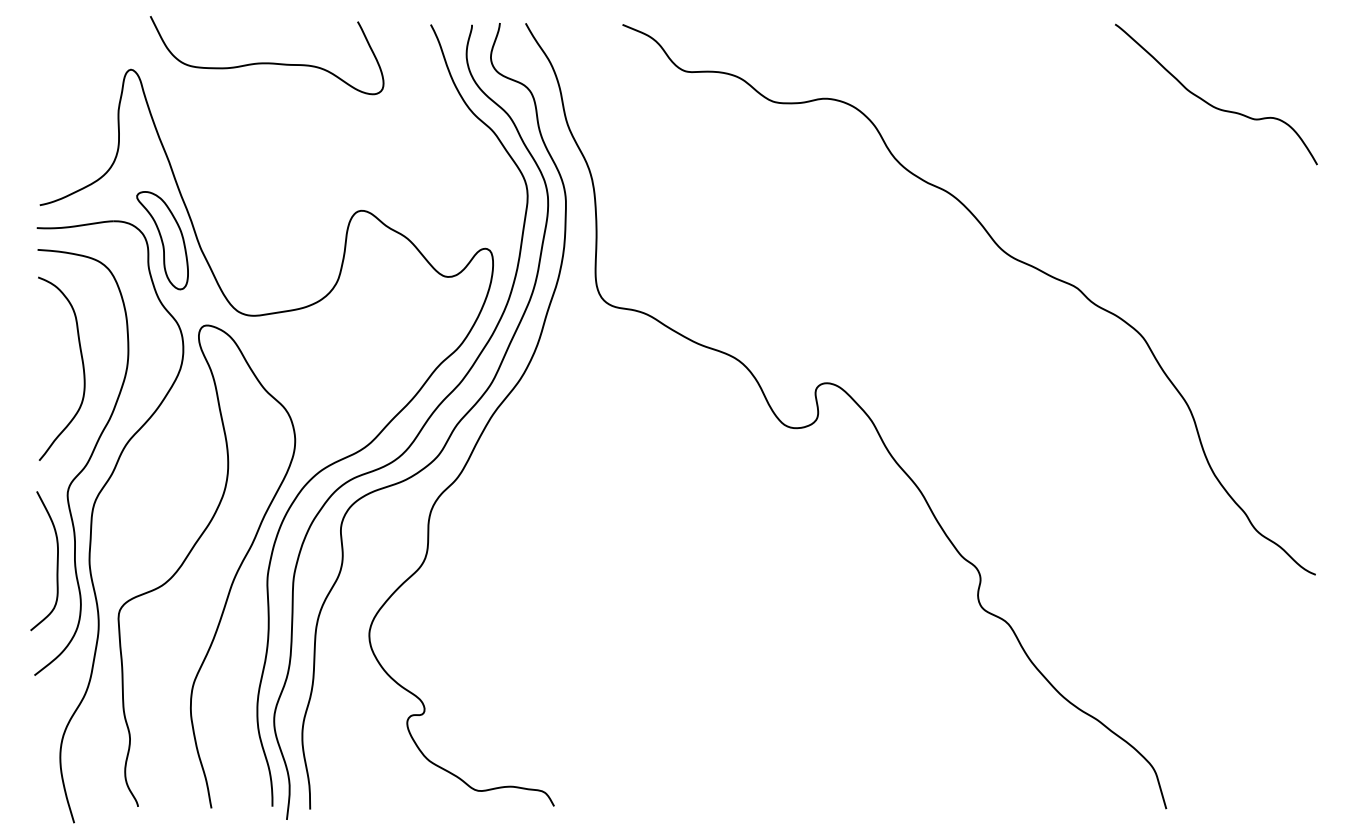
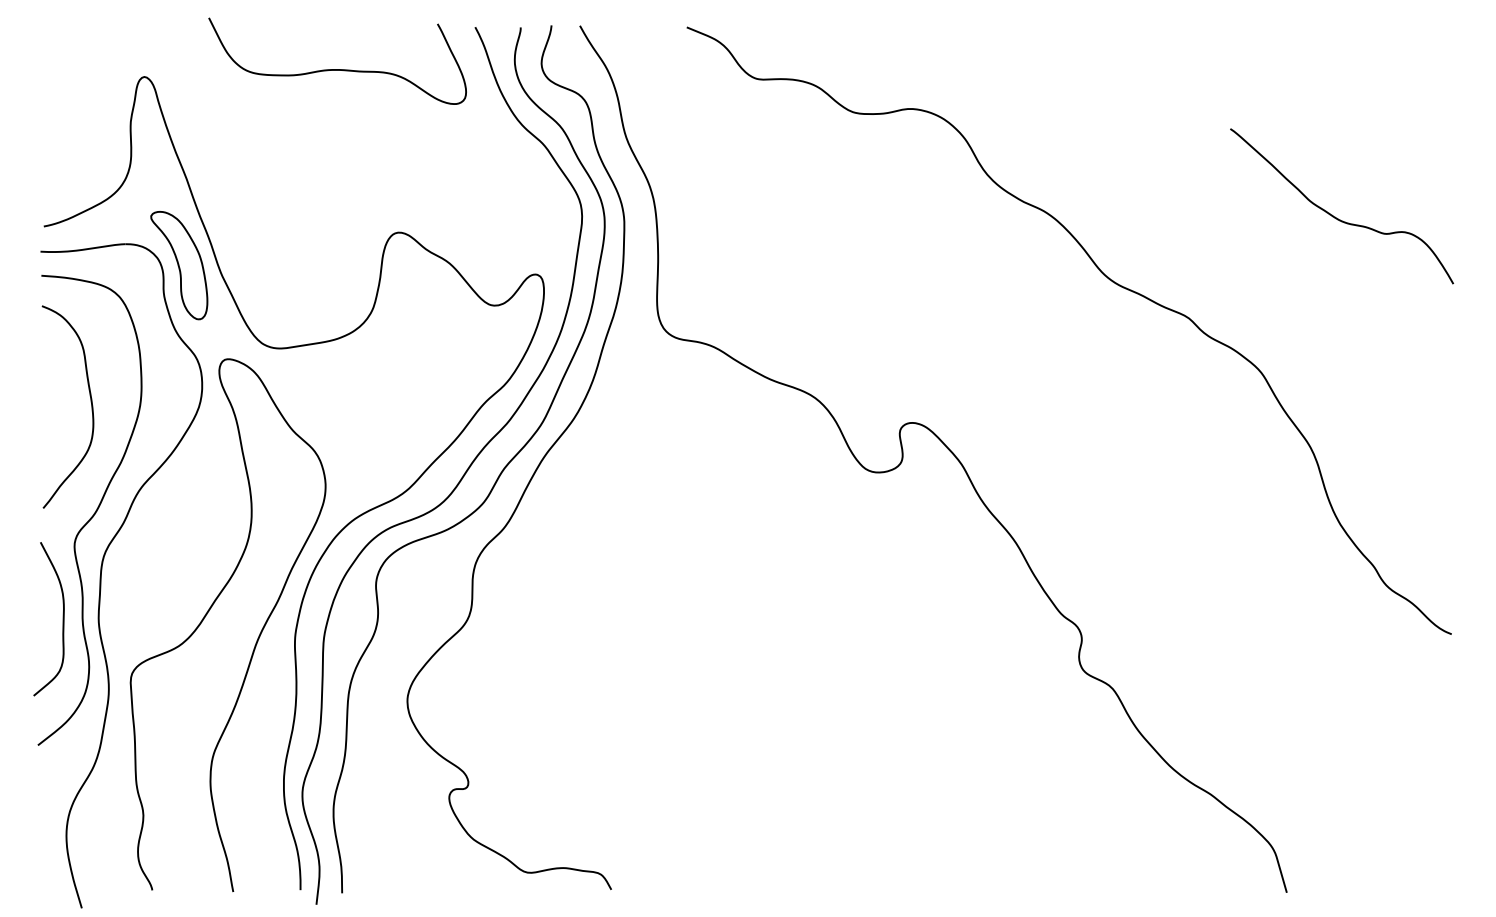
curve: (266, 62) -> (337, 69), moved
curve: (1210, 103) -> (1335, 216), moved

